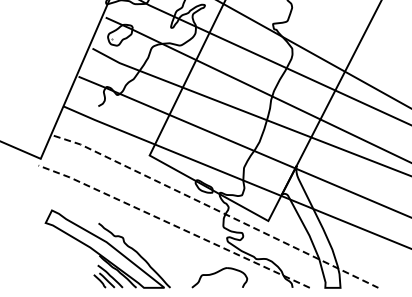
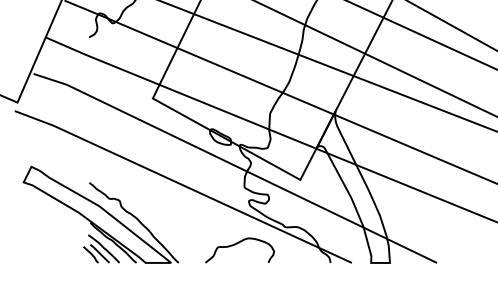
line: (216, 209) -> (235, 165), dashed -> solid
line: (173, 225) -> (182, 185), dashed -> solid

